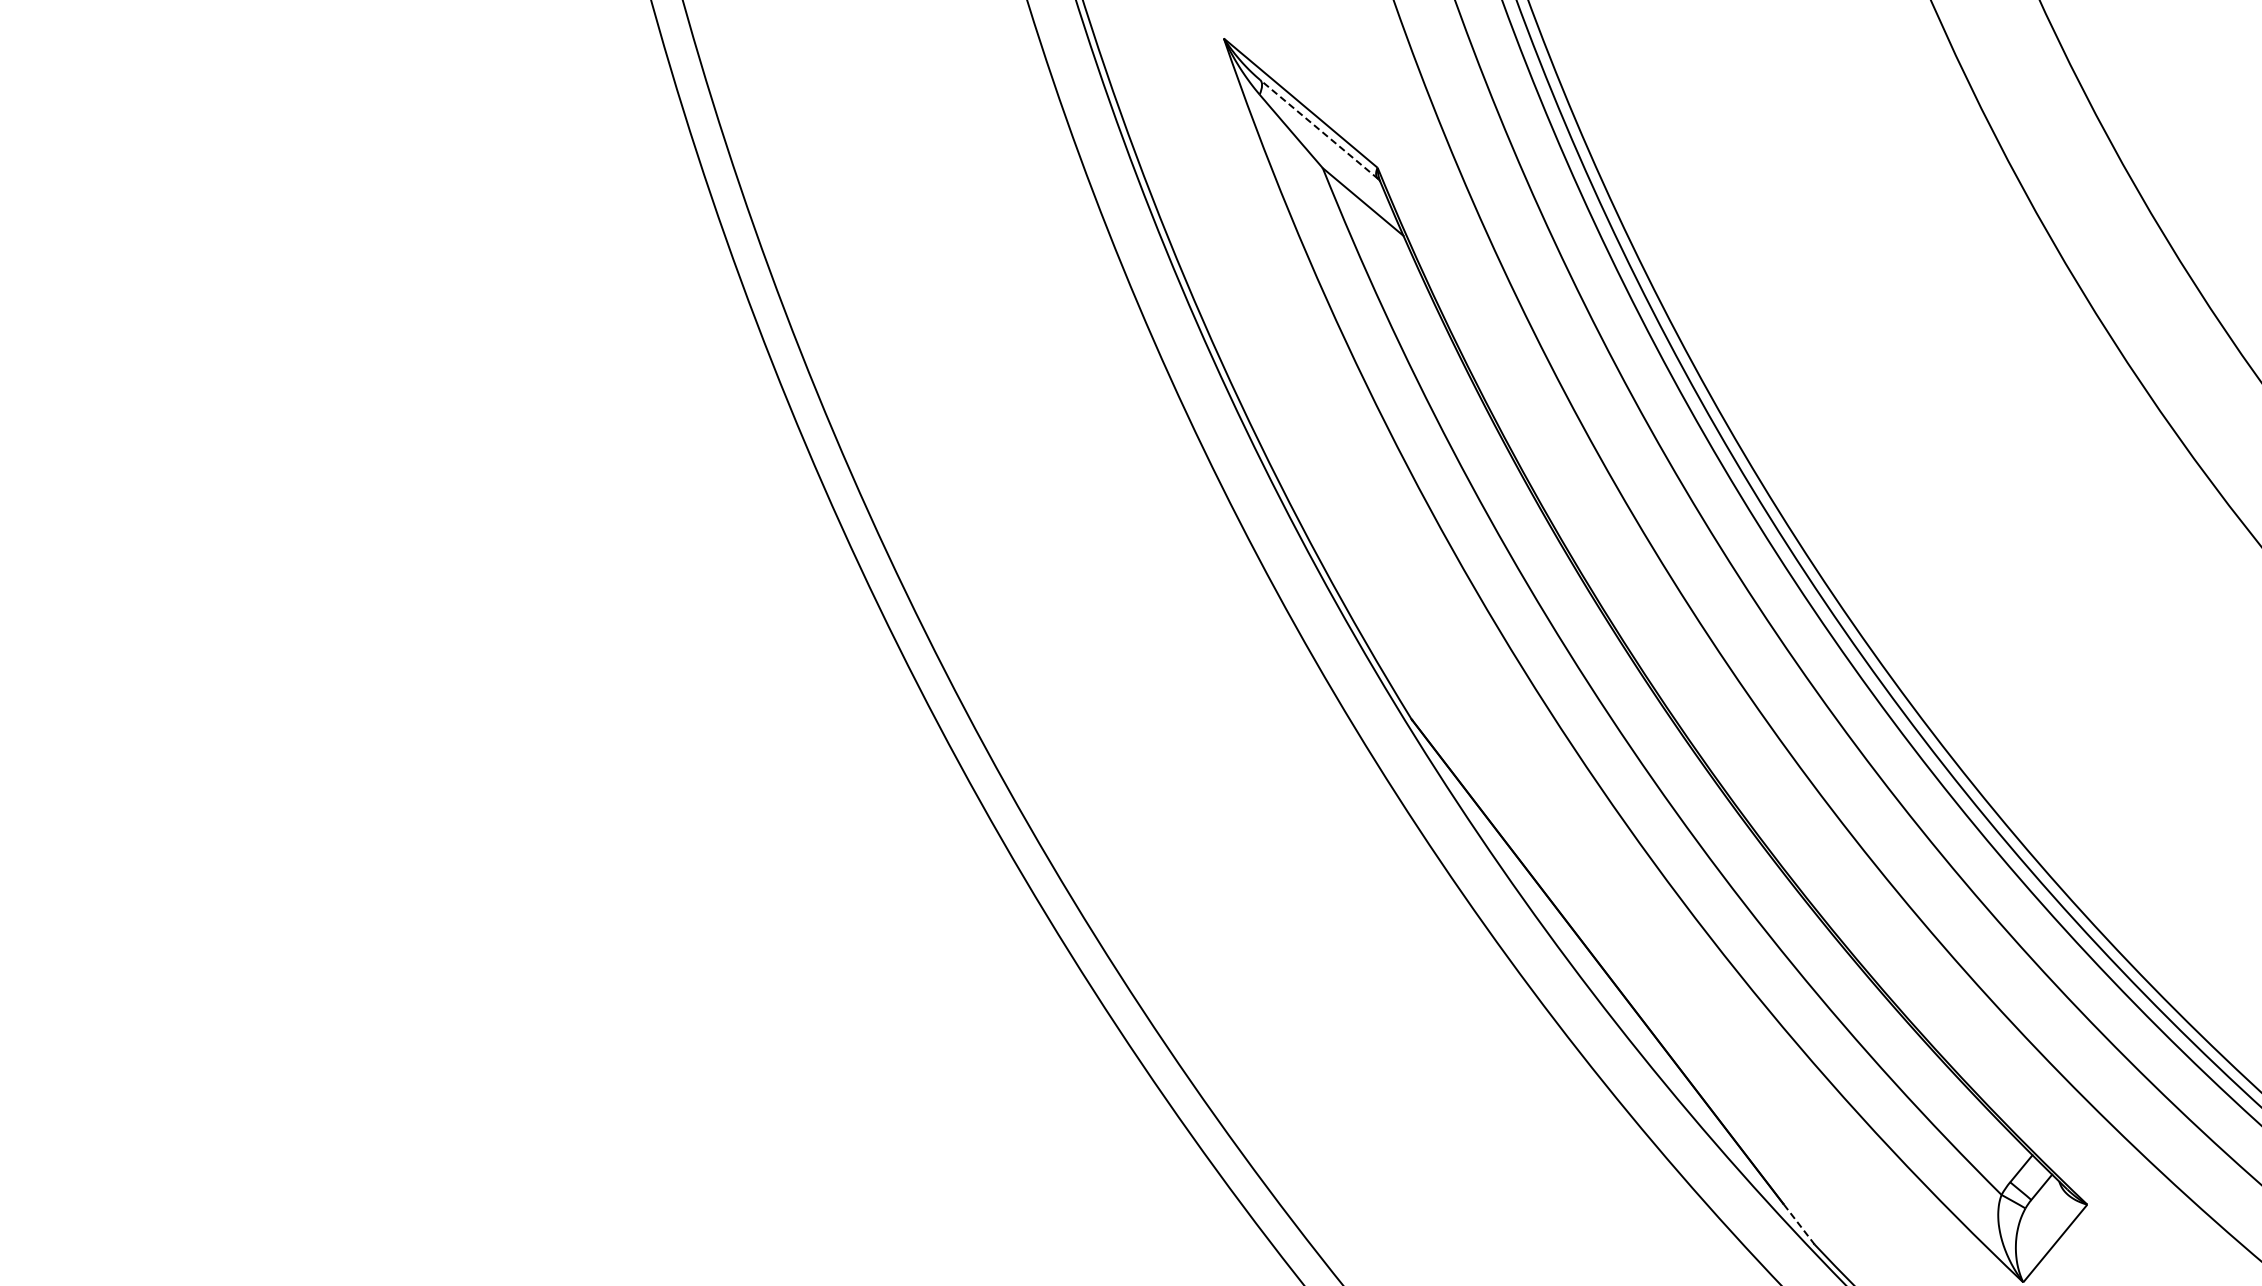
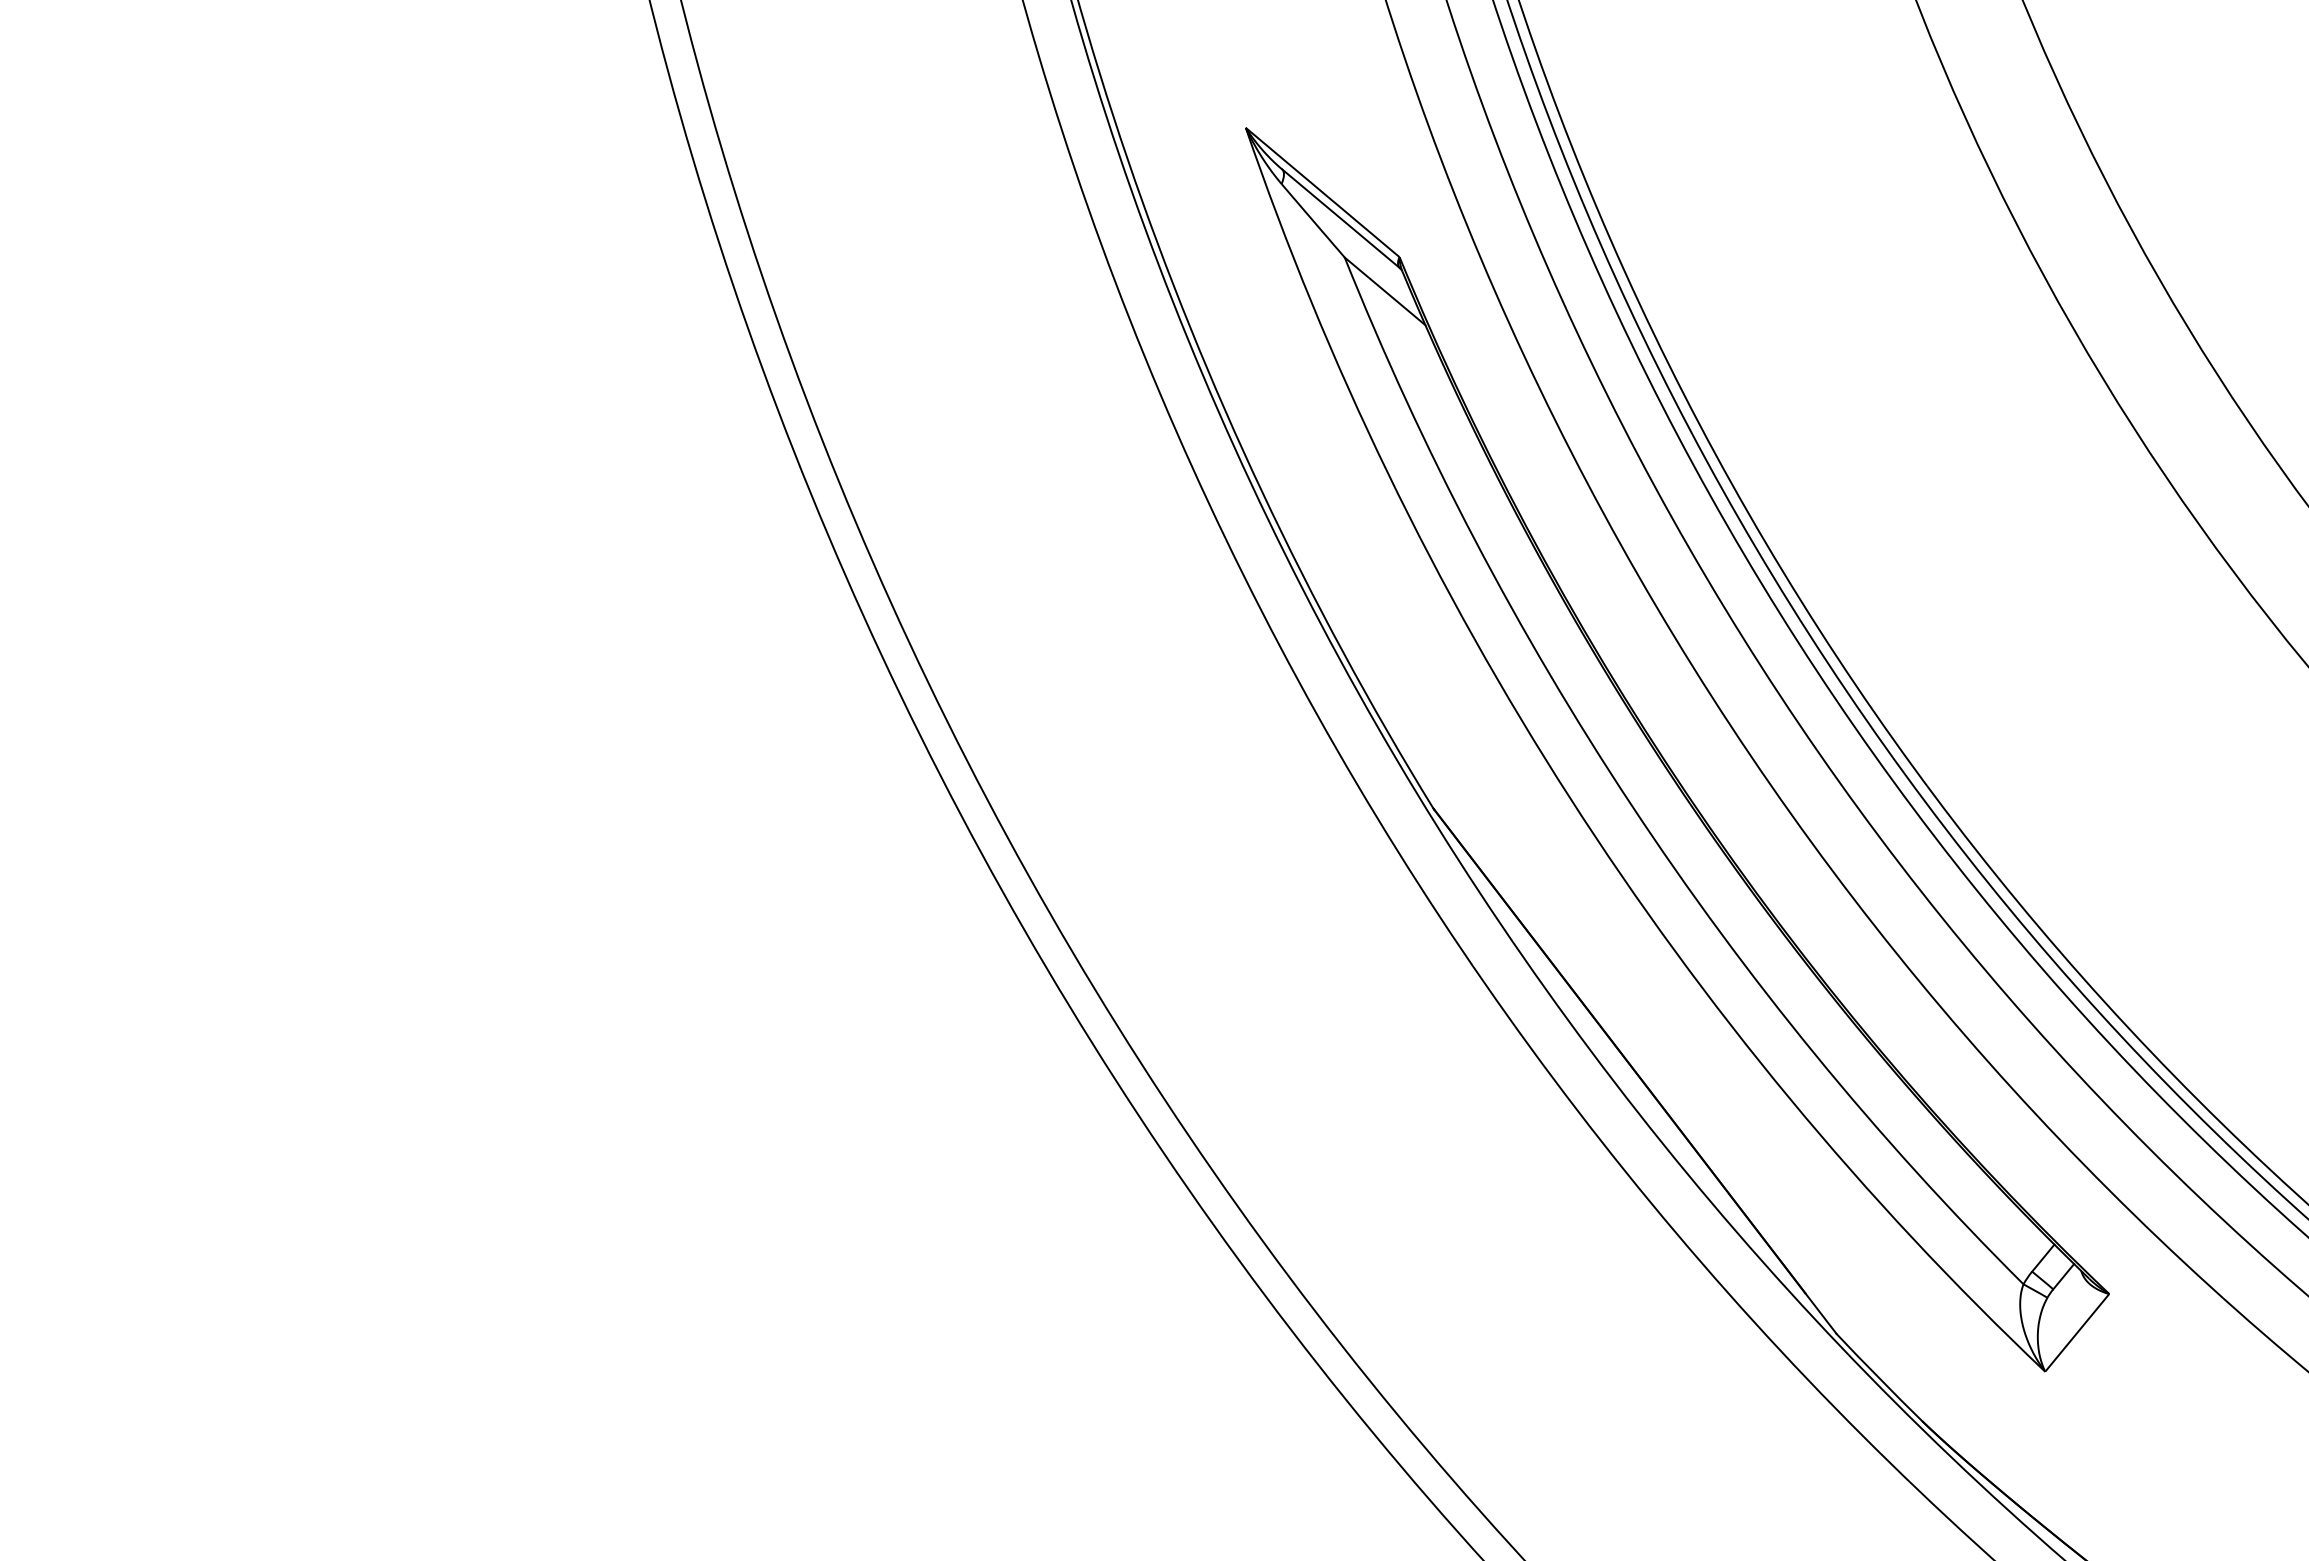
line: (1318, 129) -> (1340, 218), dashed -> solid
line: (1799, 1225) -> (1821, 1314), dashed -> solid

